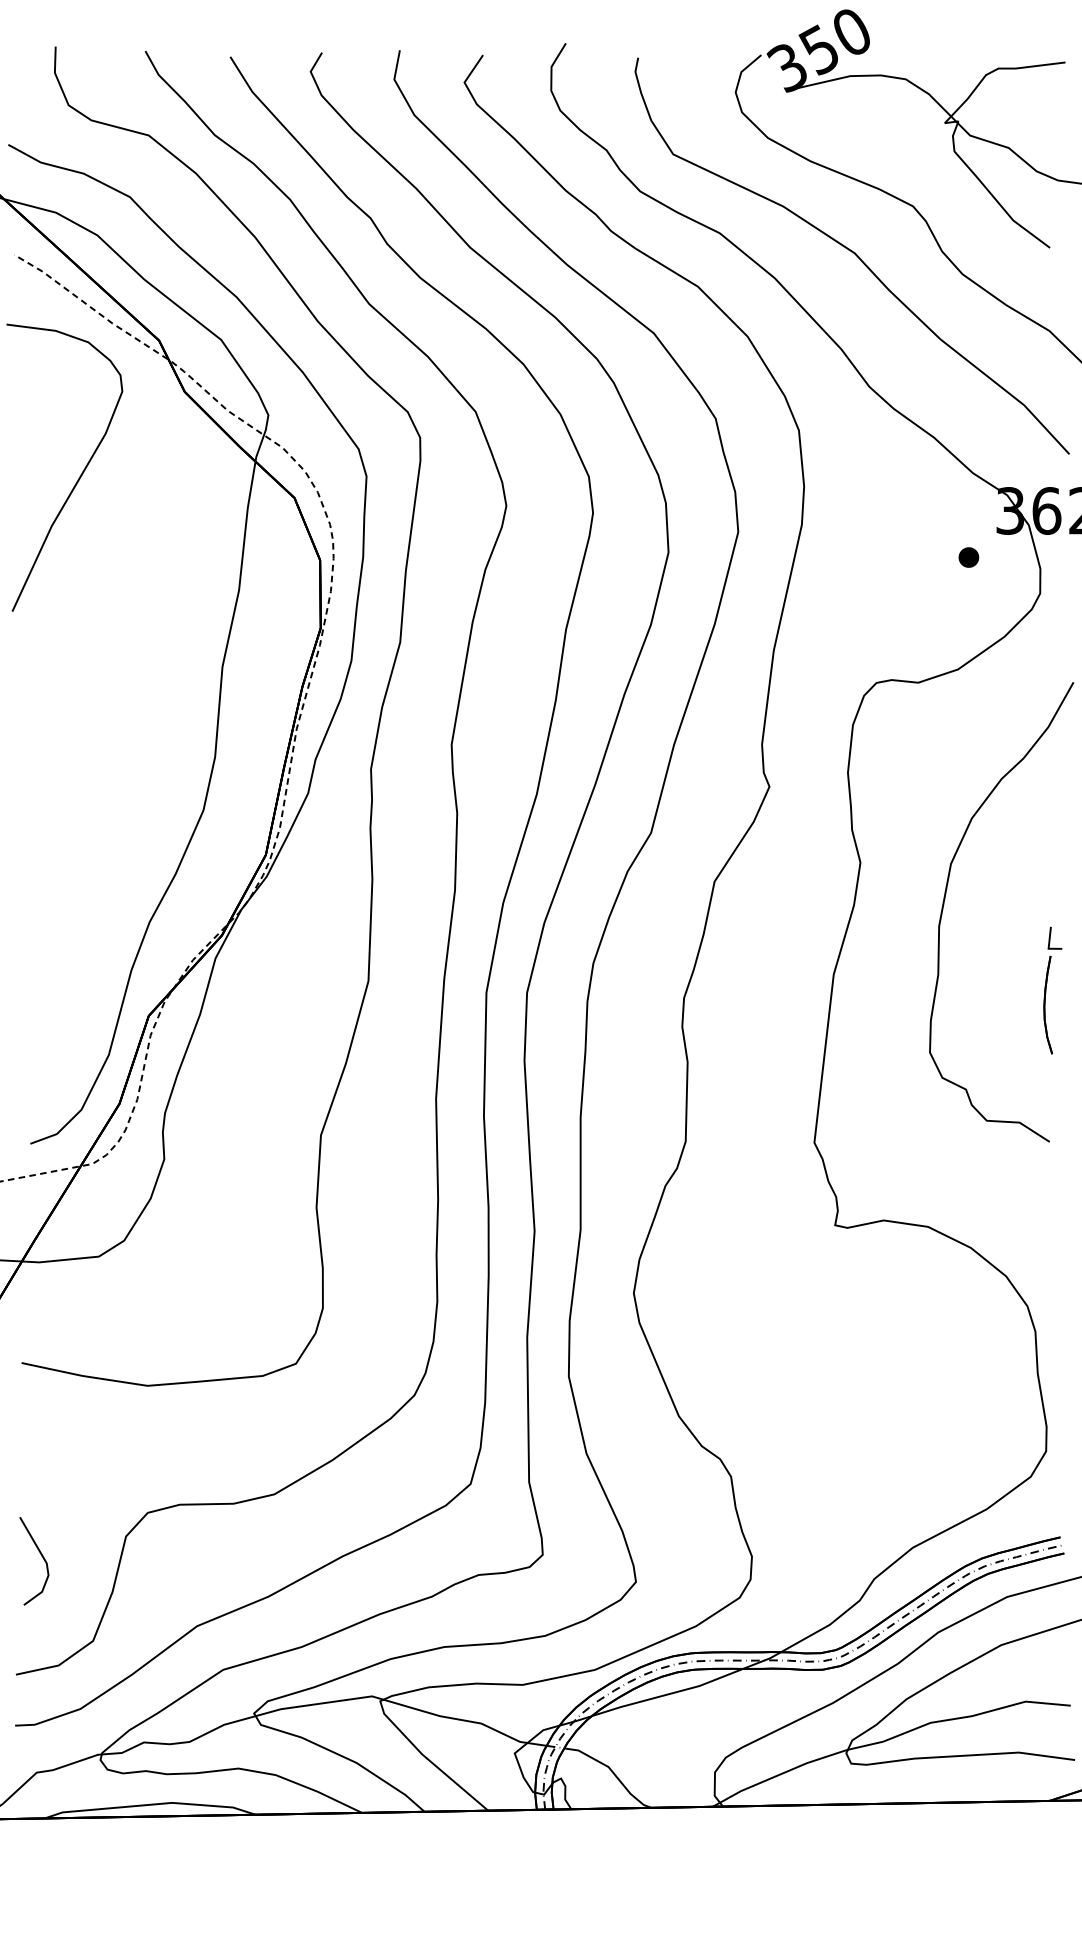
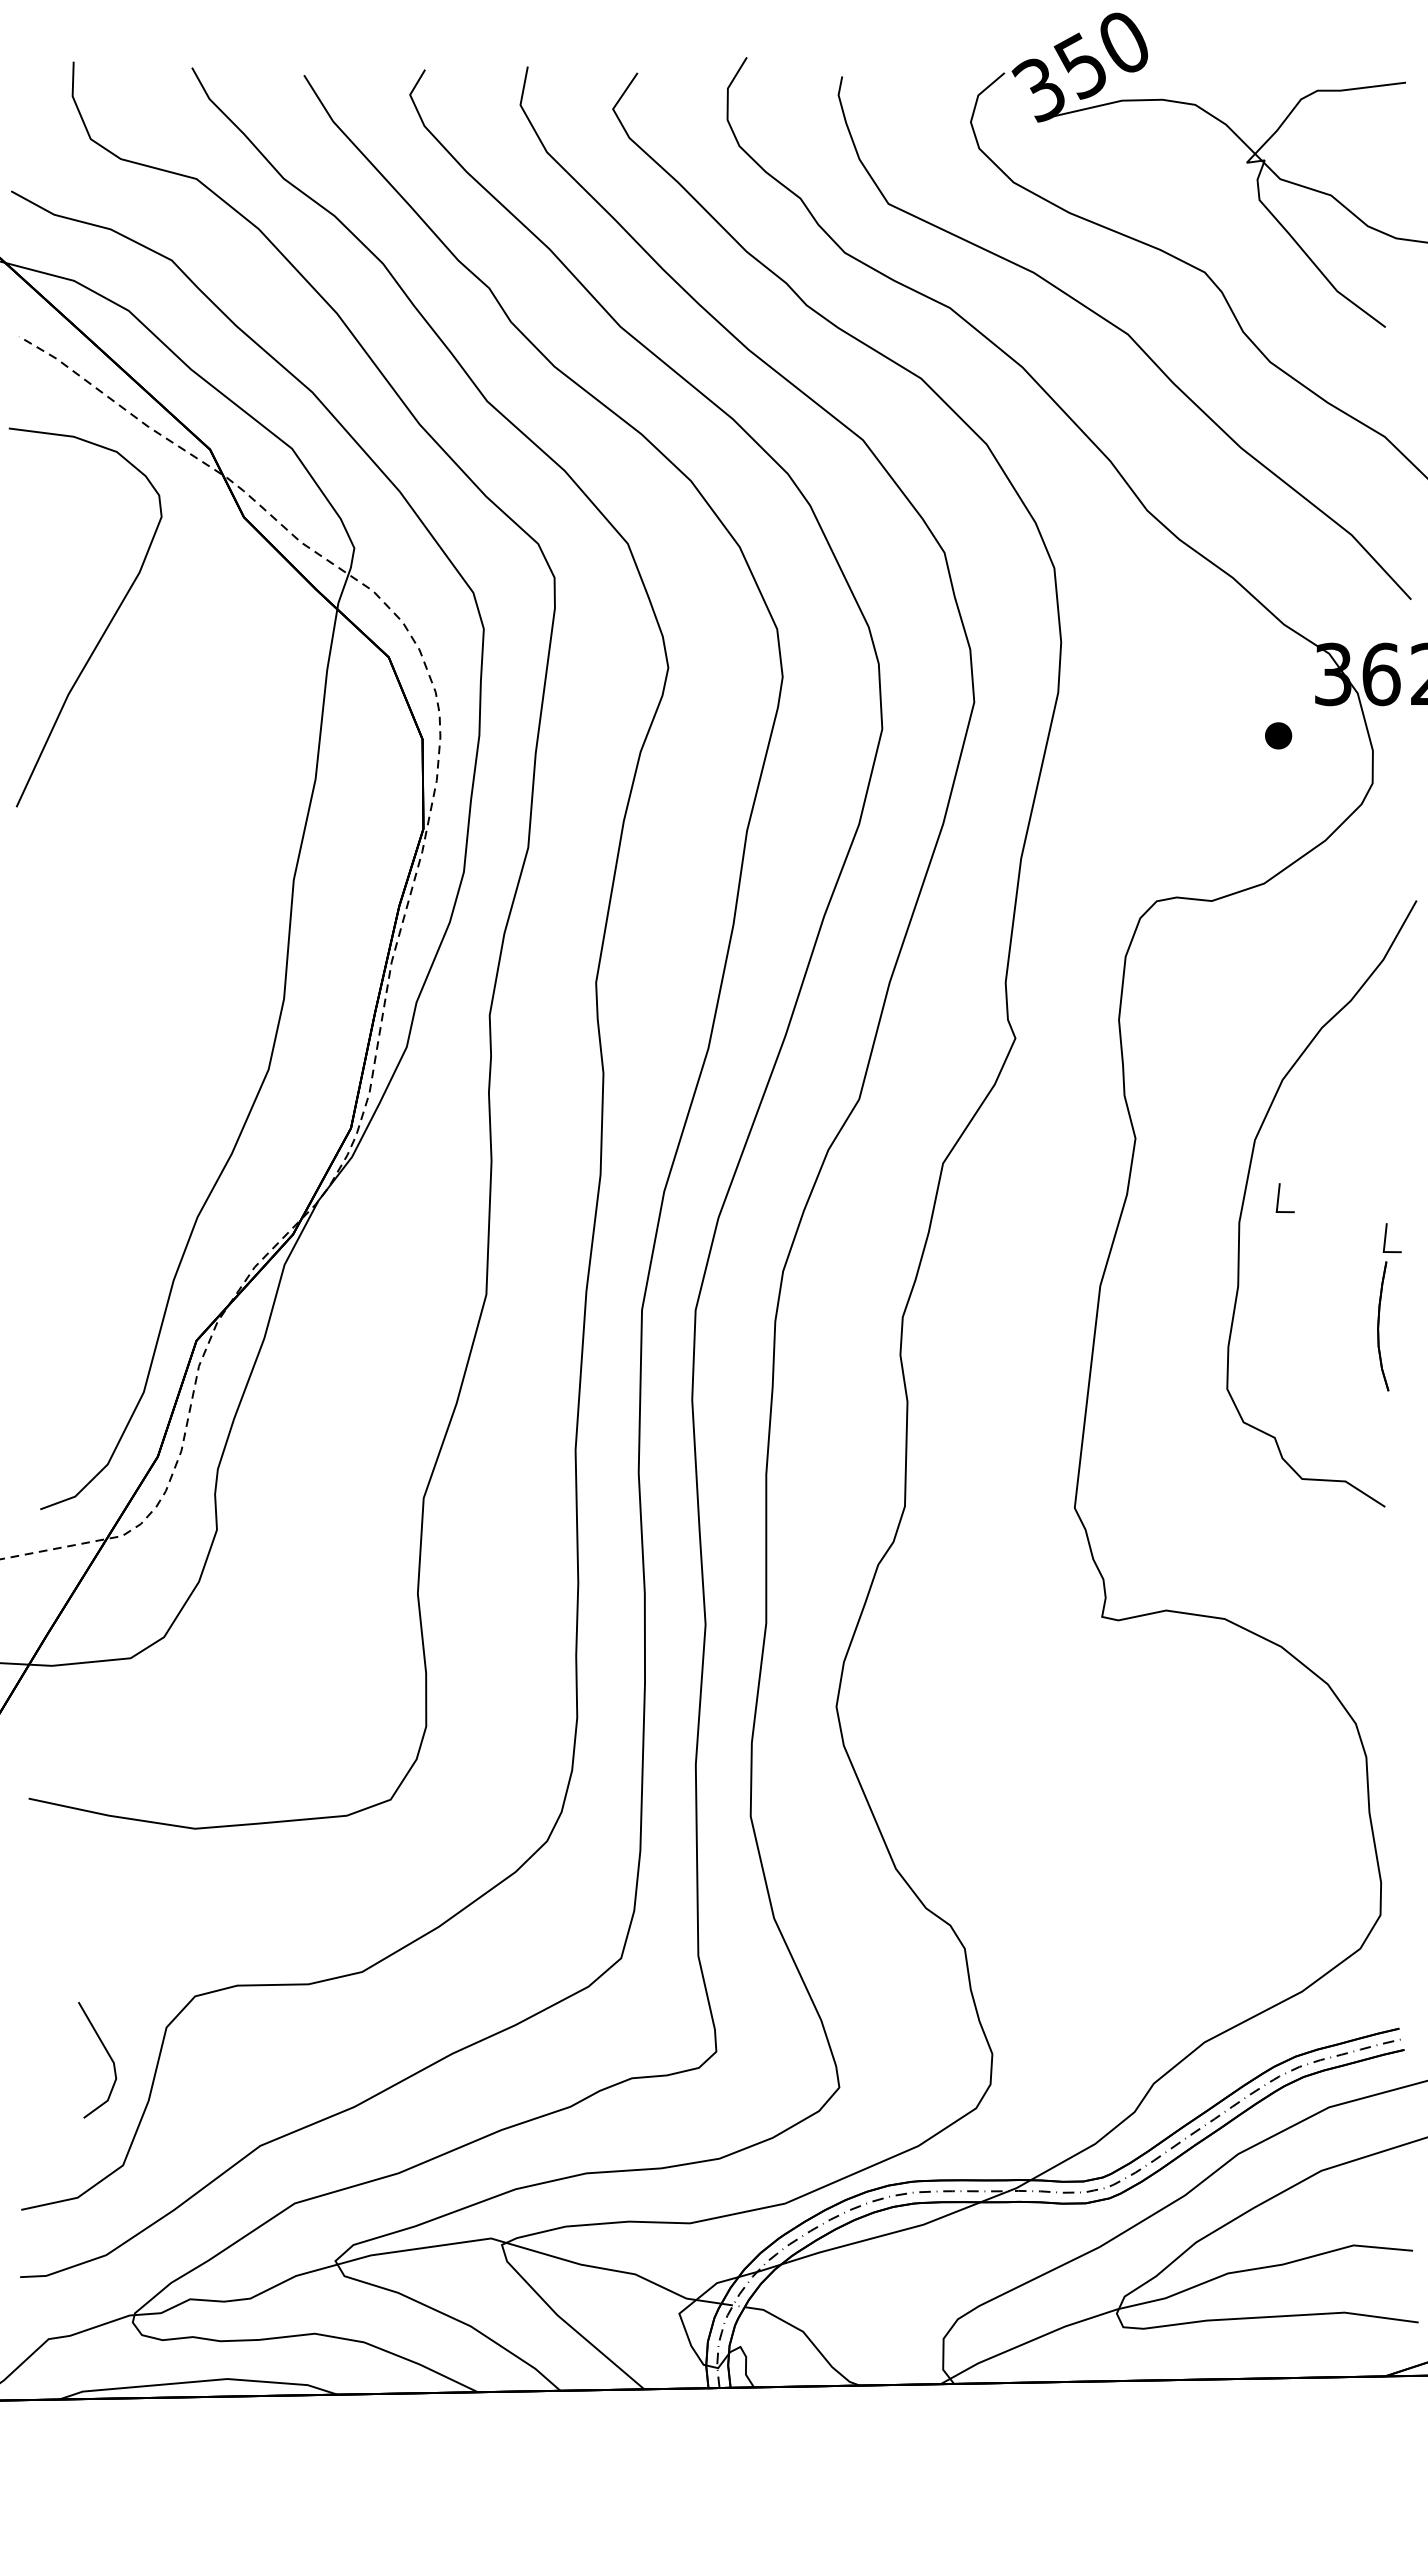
line: (969, 908) -> (1279, 1198), added
line: (41, 1556) -> (107, 2054), moved

